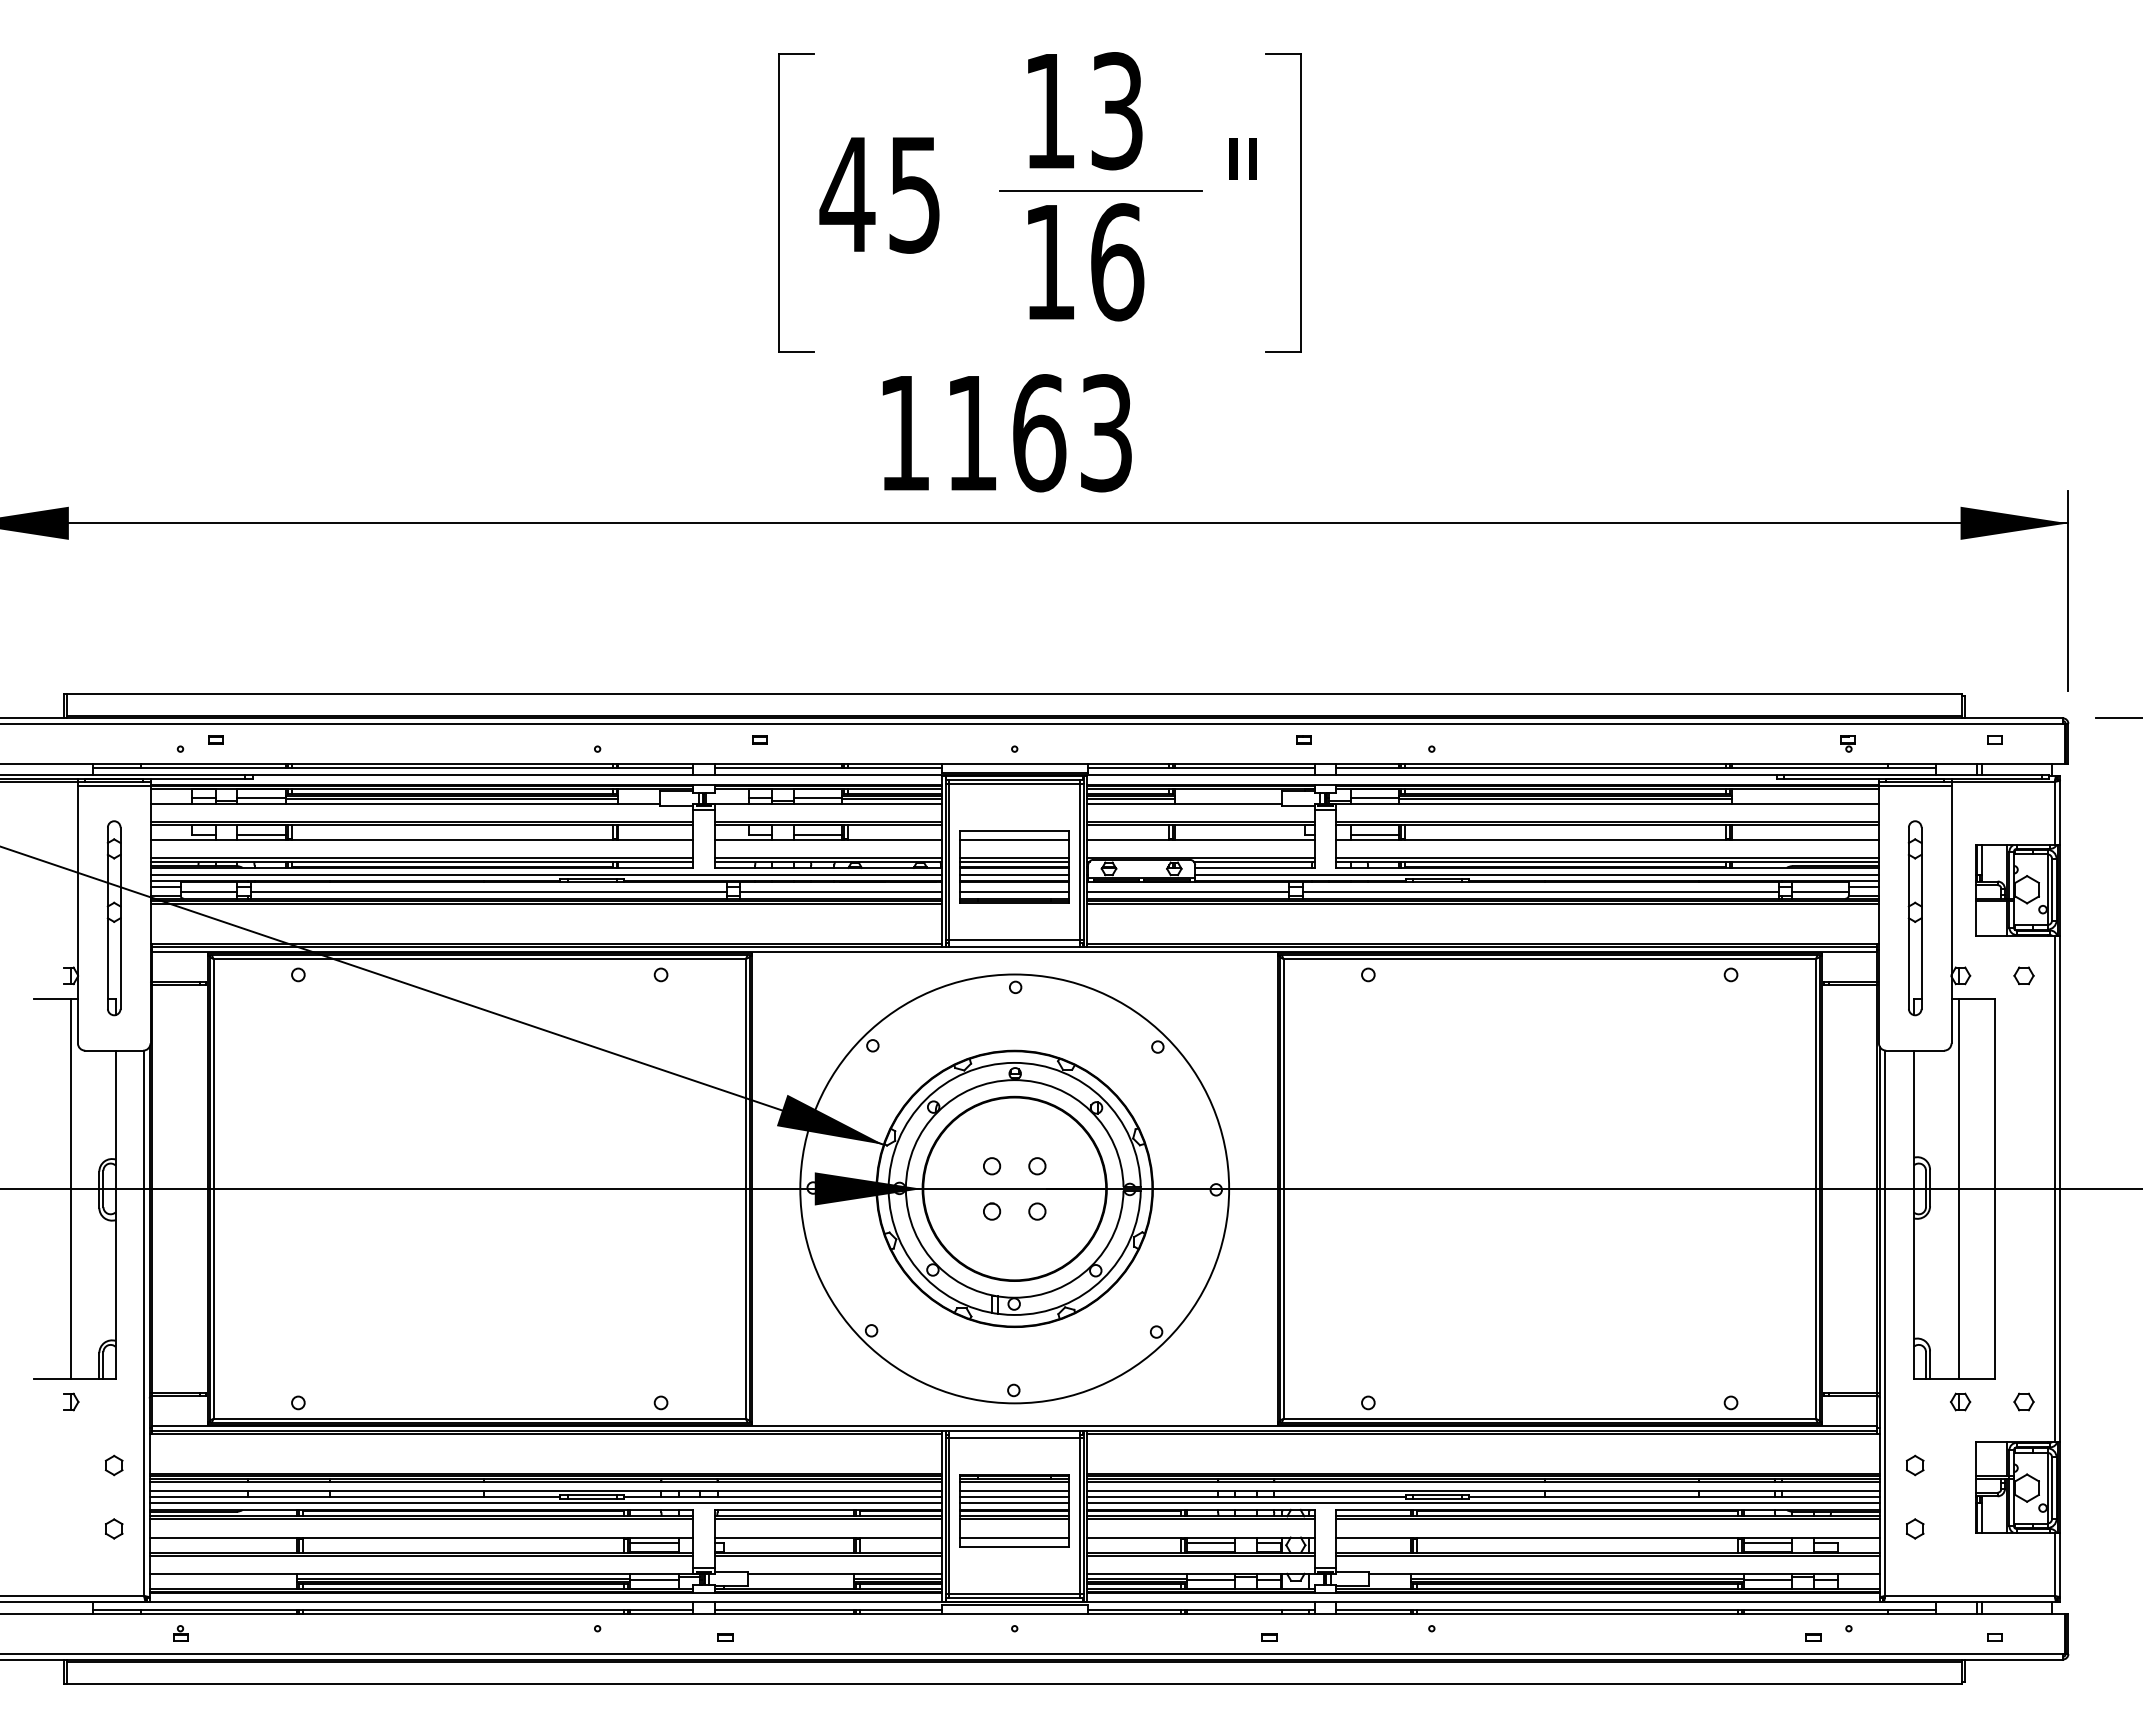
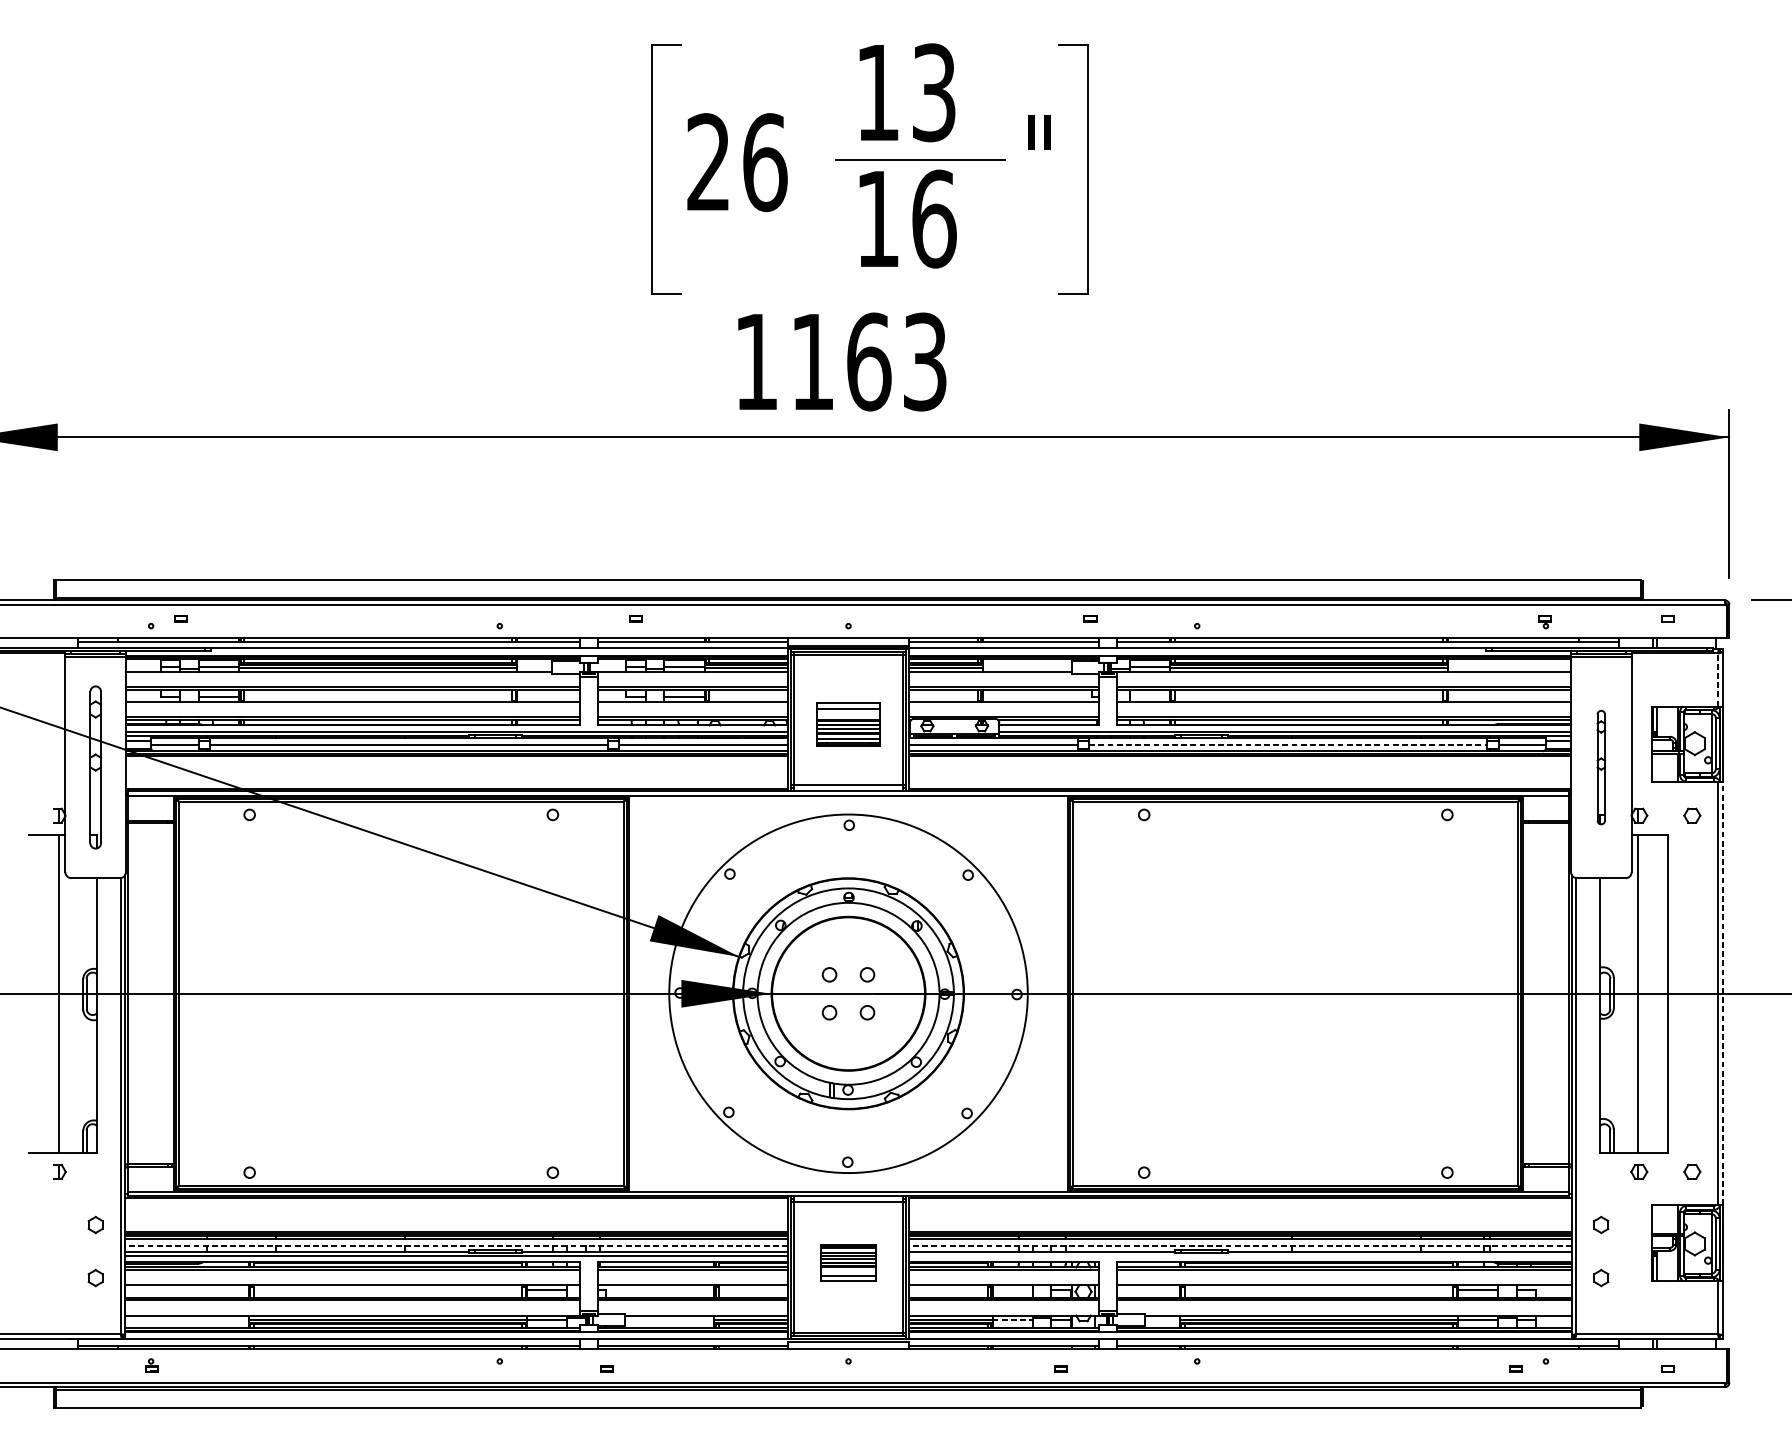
text: (880, 194) -> (736, 162), 45 -> 26
line: (2054, 813) -> (1717, 679), solid -> dashed
line: (1374, 834) -> (1149, 697), removed
part: (1014, 866) -> (848, 724), size x0.7
line: (1541, 891) -> (1288, 745), solid -> dashed
part: (1914, 918) -> (1600, 767), size x0.7
line: (2060, 1188) -> (1722, 993), solid -> dashed
line: (545, 1490) -> (456, 1245), solid -> dashed
line: (1483, 1490) -> (1240, 1245), solid -> dashed
line: (1483, 1502) -> (1240, 1255), removed
part: (1014, 1510) -> (848, 1262), size x0.6
line: (1211, 1543) -> (1013, 1290), removed
line: (1211, 1579) -> (1013, 1320), solid -> dashed

